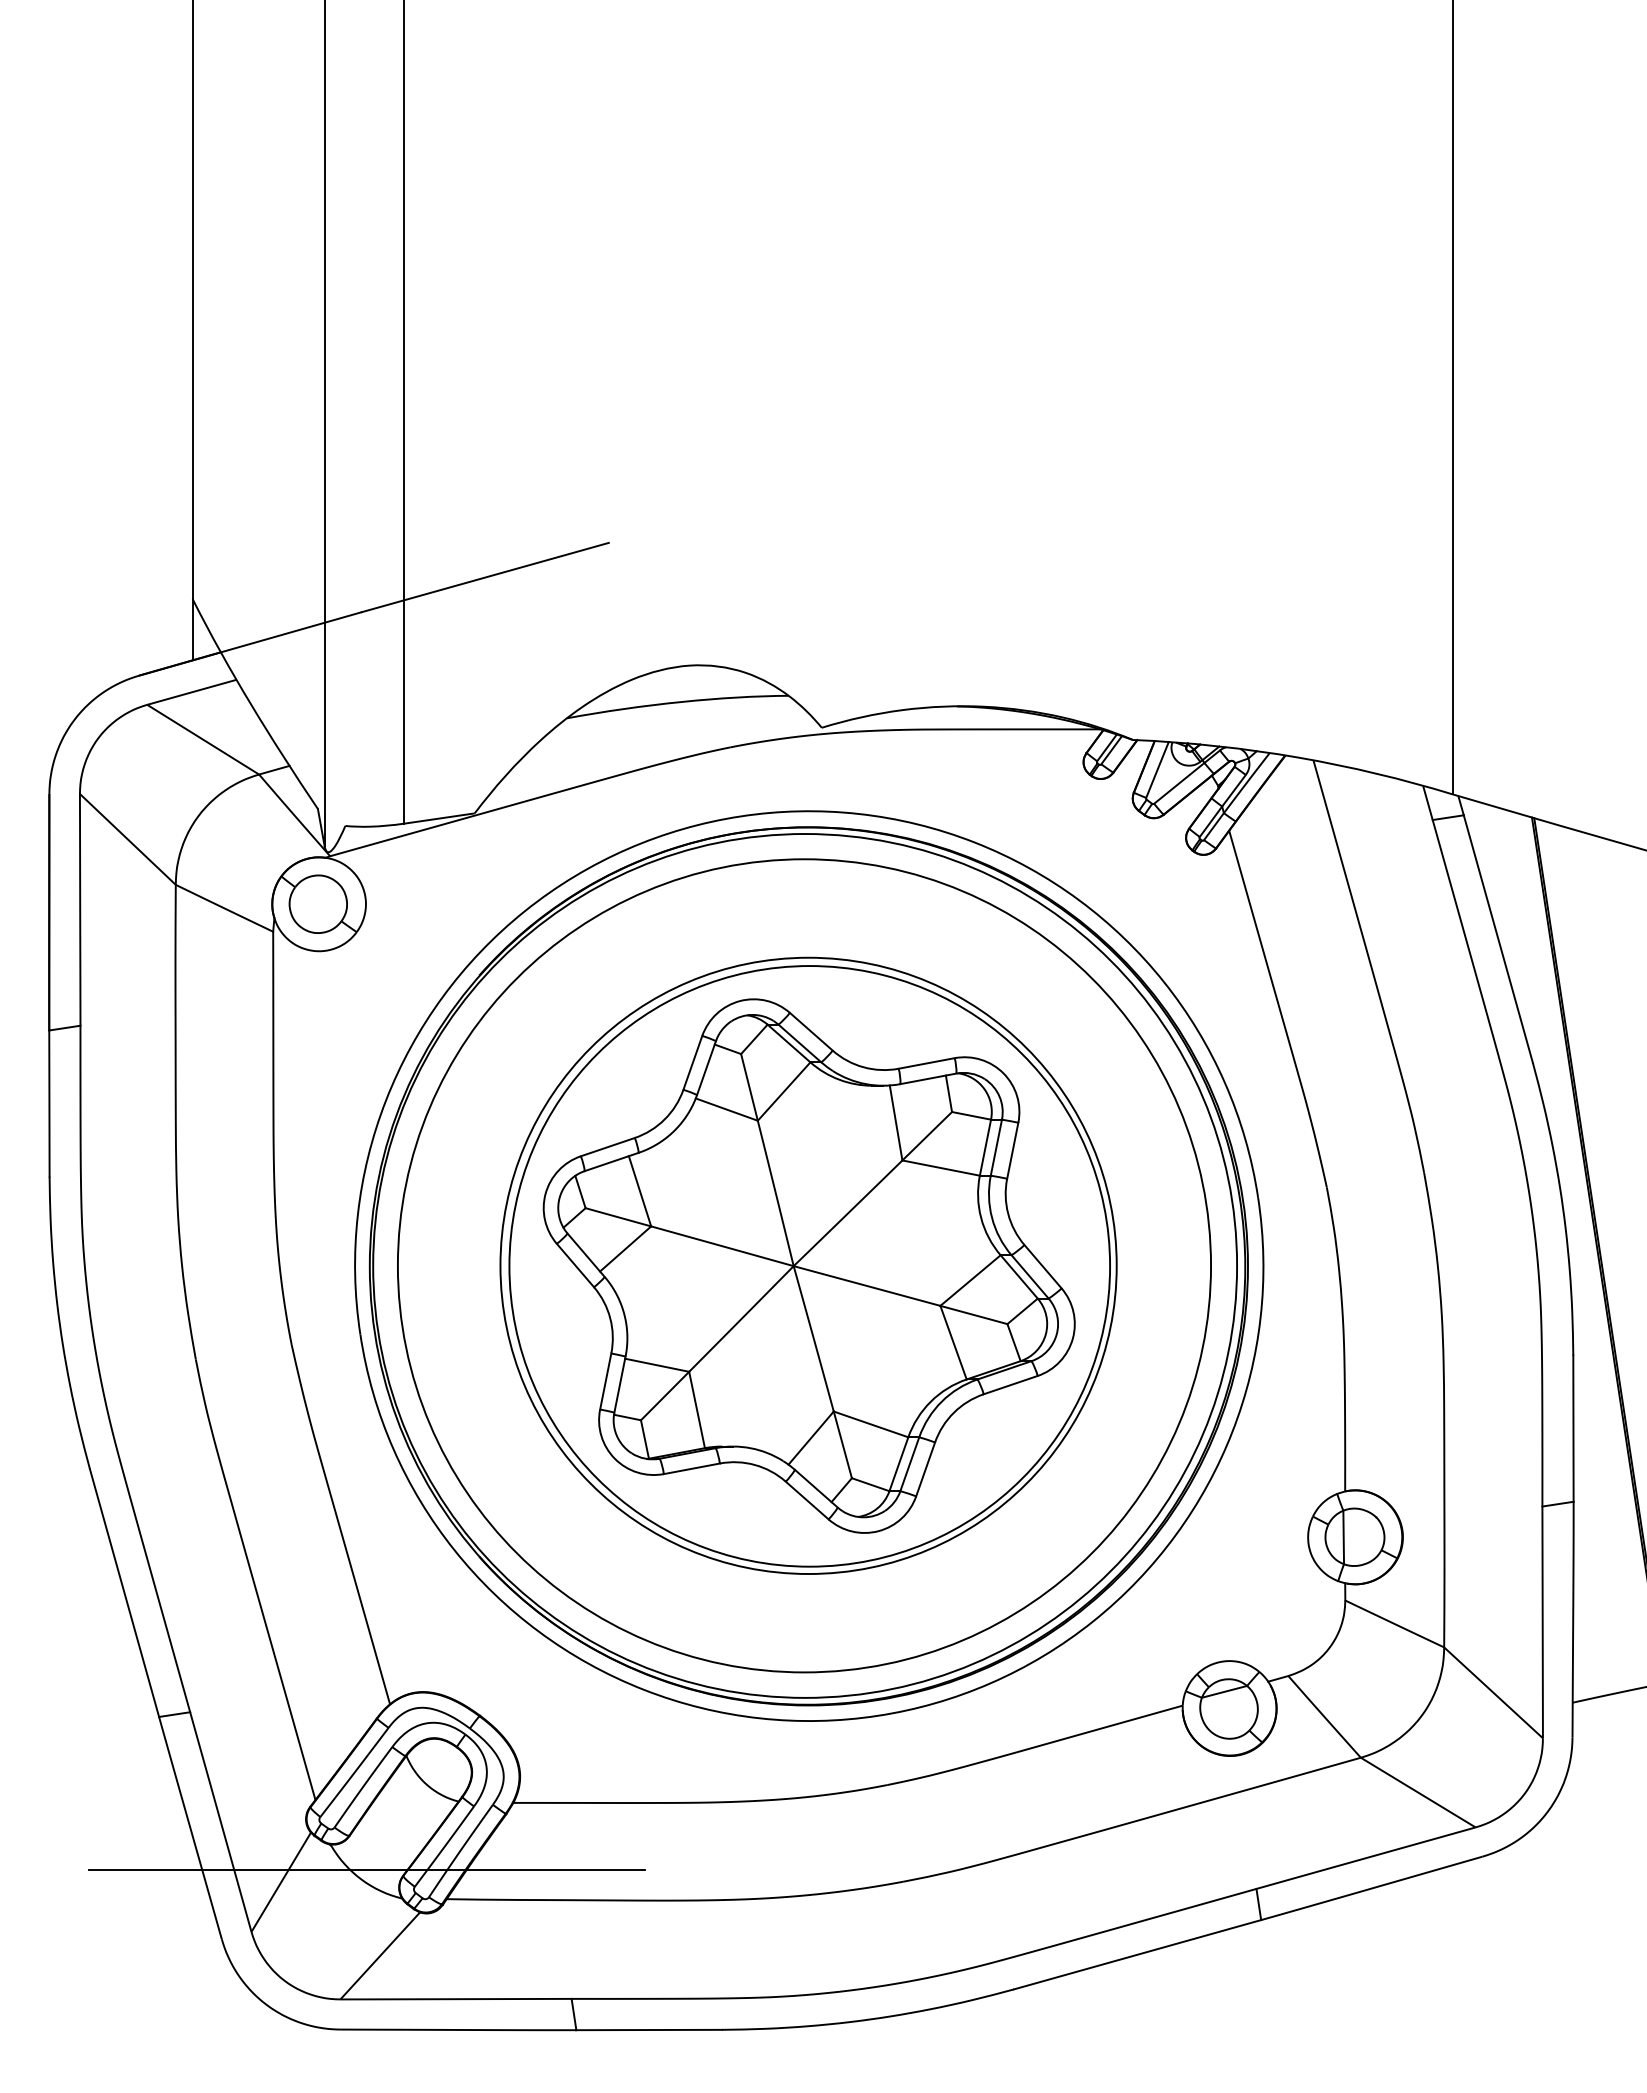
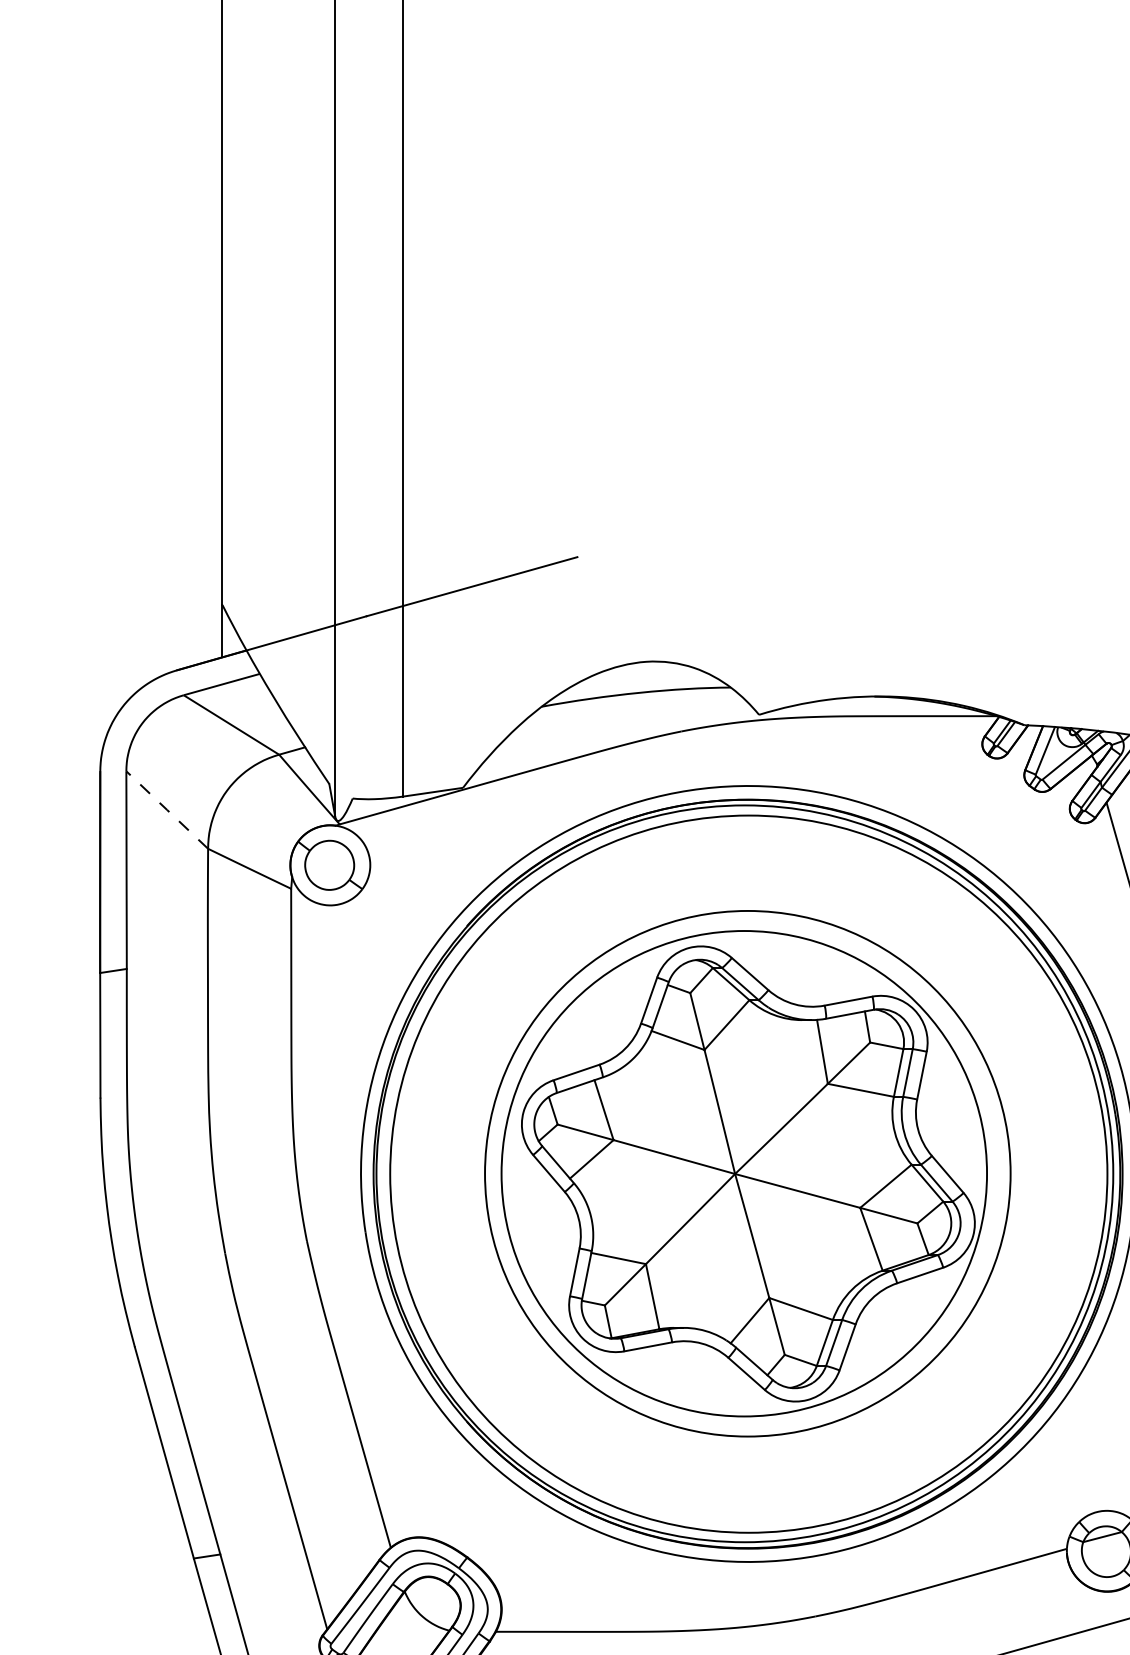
line: (127, 839) -> (166, 810), solid -> dashed
circle: (804, 1265) -> (744, 1173), size x0.7
circle: (809, 1266) -> (748, 1174), size x1.4

